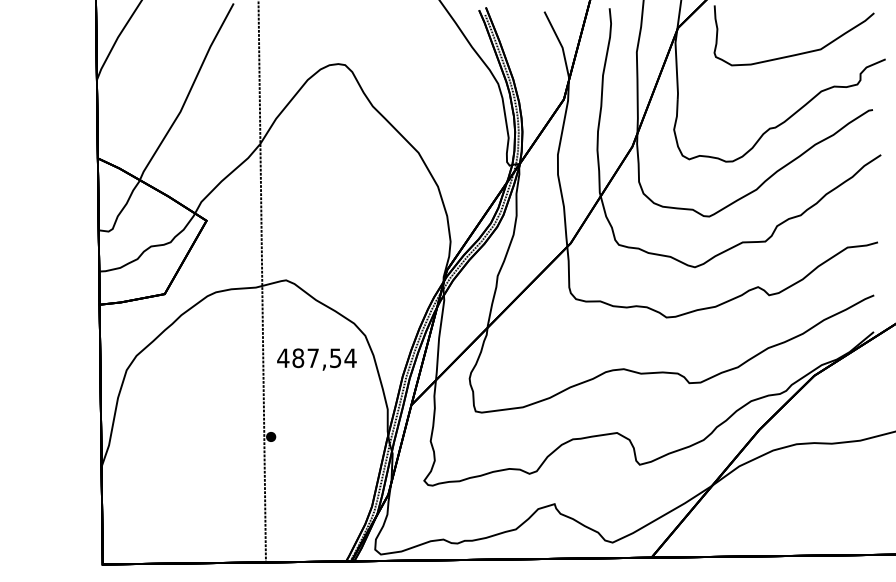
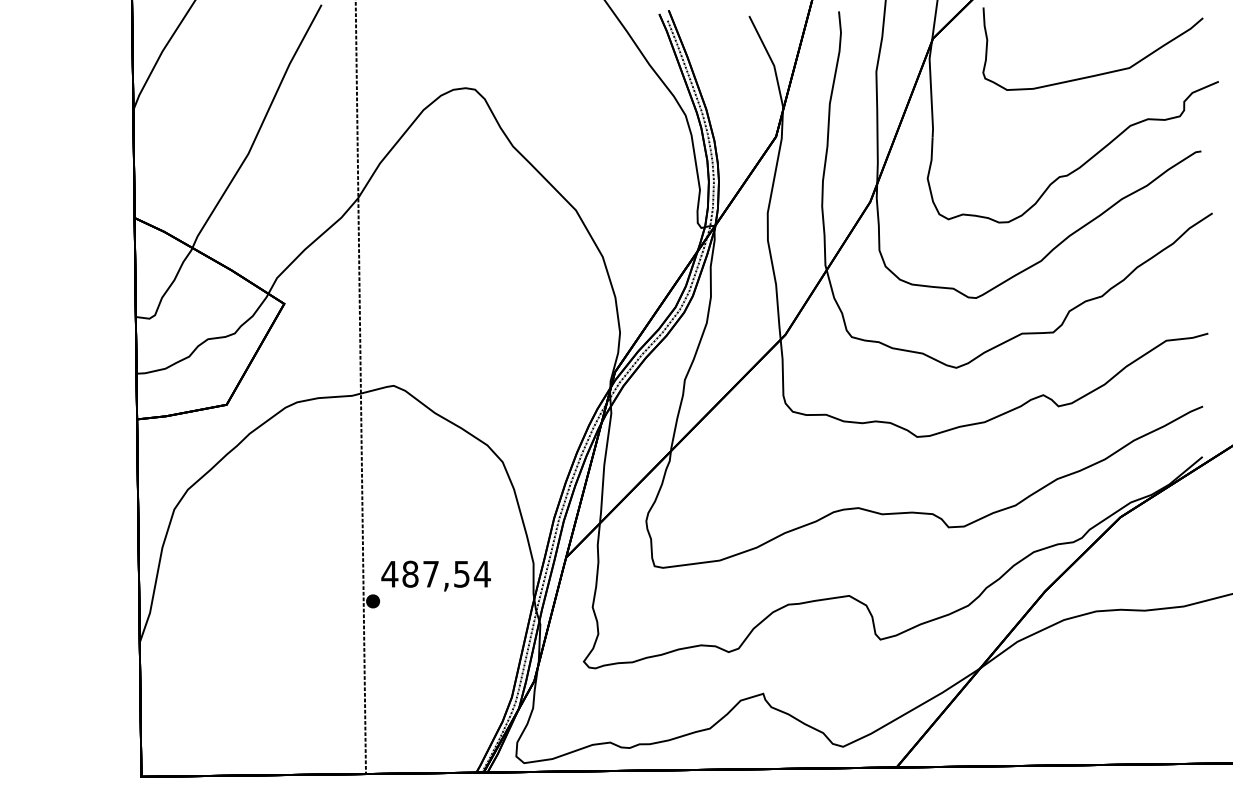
text: (316, 359) -> (435, 575), moved

